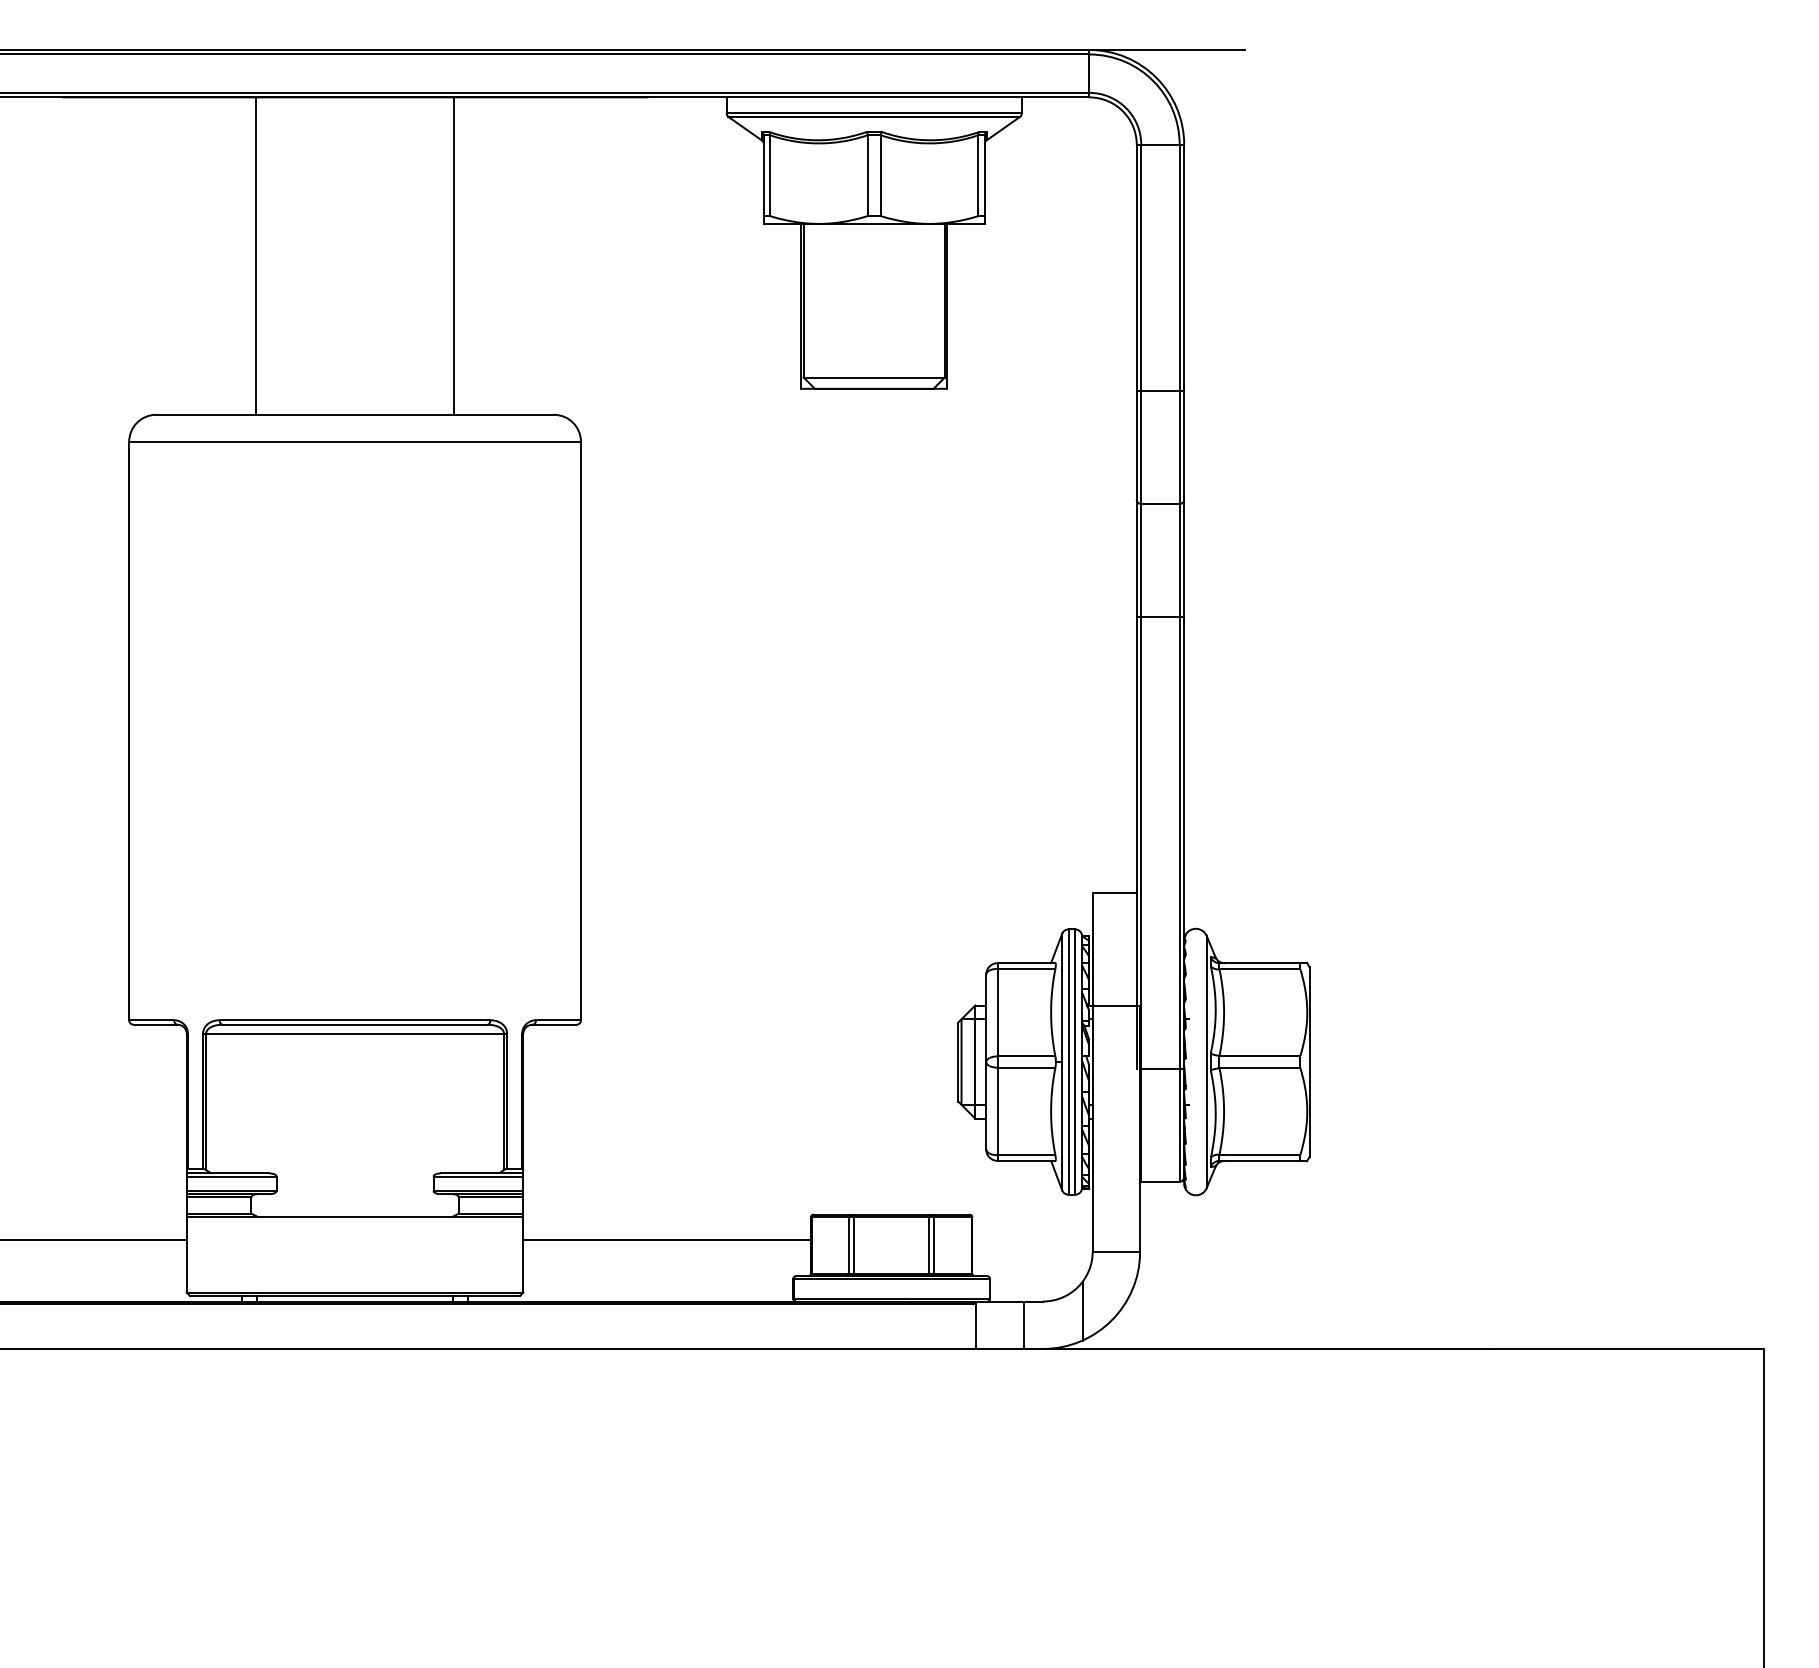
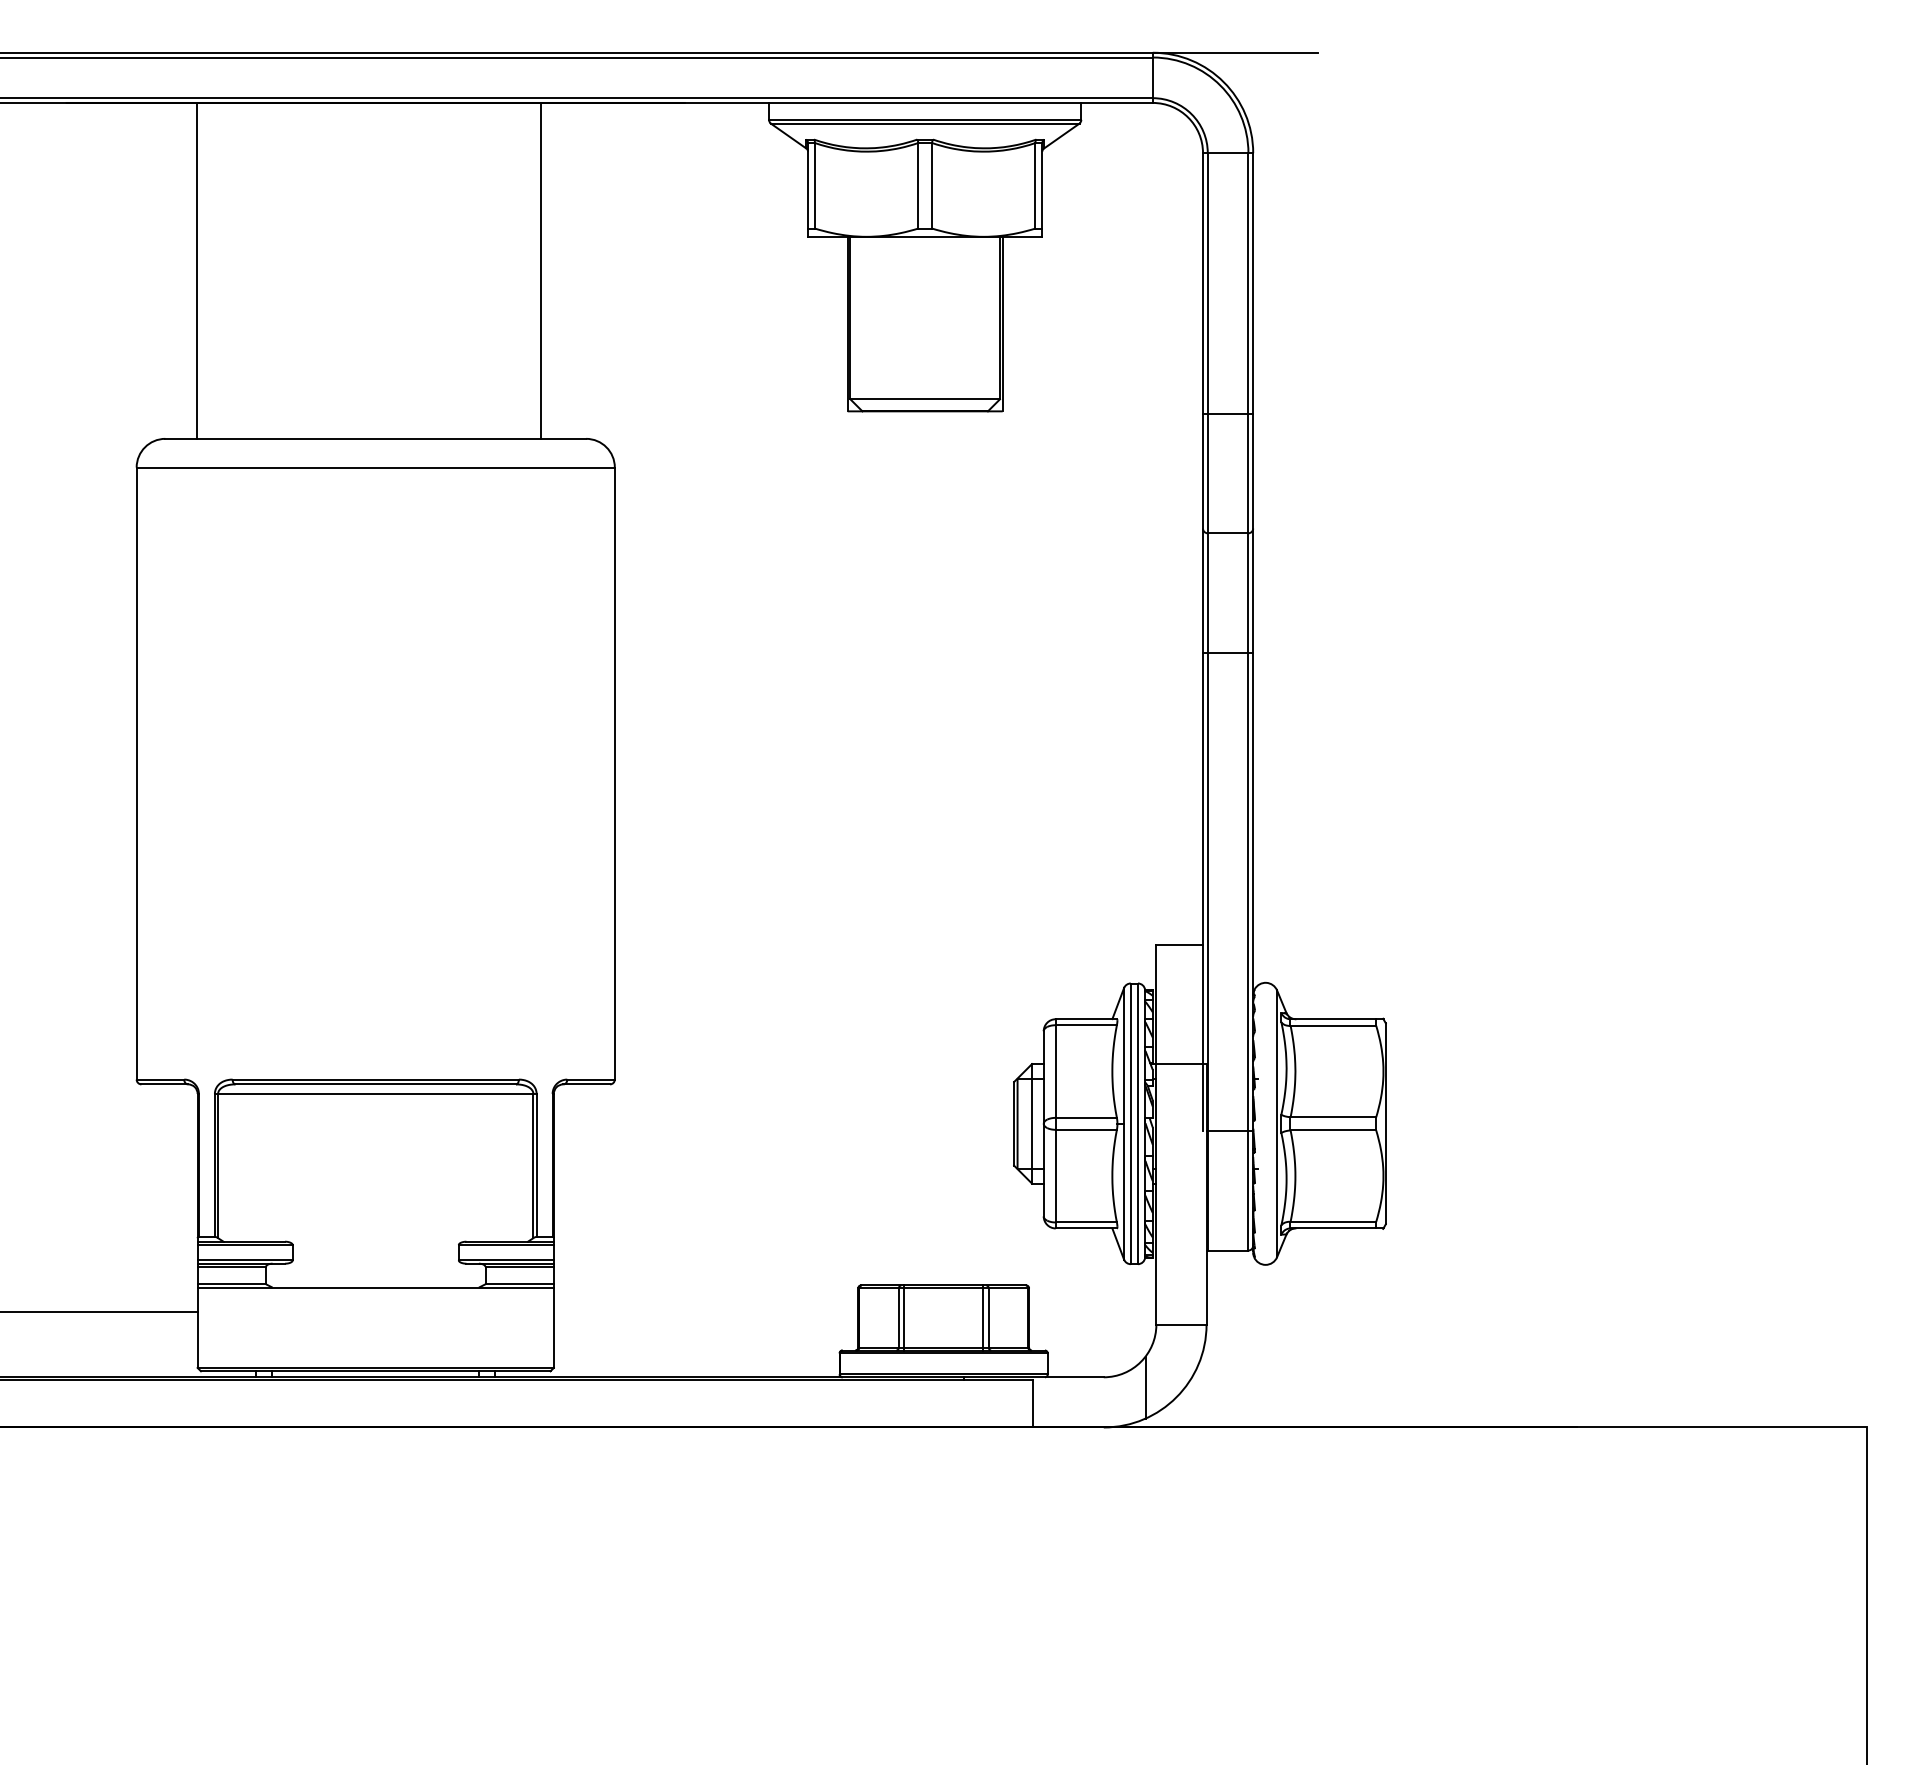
line: (256, 255) -> (197, 270), moved
line: (453, 255) -> (540, 270), moved
line: (667, 1240) -> (706, 1312), removed
line: (1023, 1324) -> (1083, 1401), removed

